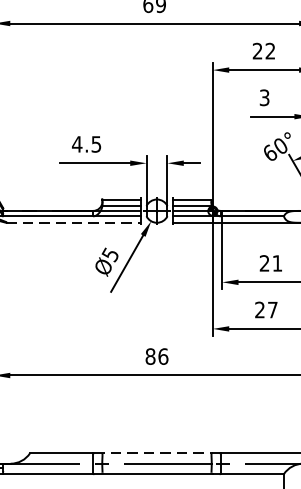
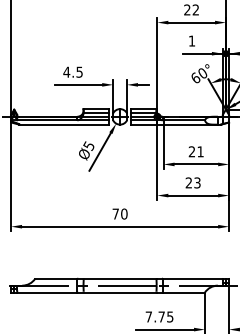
text: (263, 96) -> (191, 40), 3 -> 1
line: (73, 222) -> (64, 124), dashed -> solid
text: (272, 309) -> (197, 182), 27 -> 23
text: (156, 355) -> (119, 213), 86 -> 70
line: (153, 453) -> (117, 278), dashed -> solid

